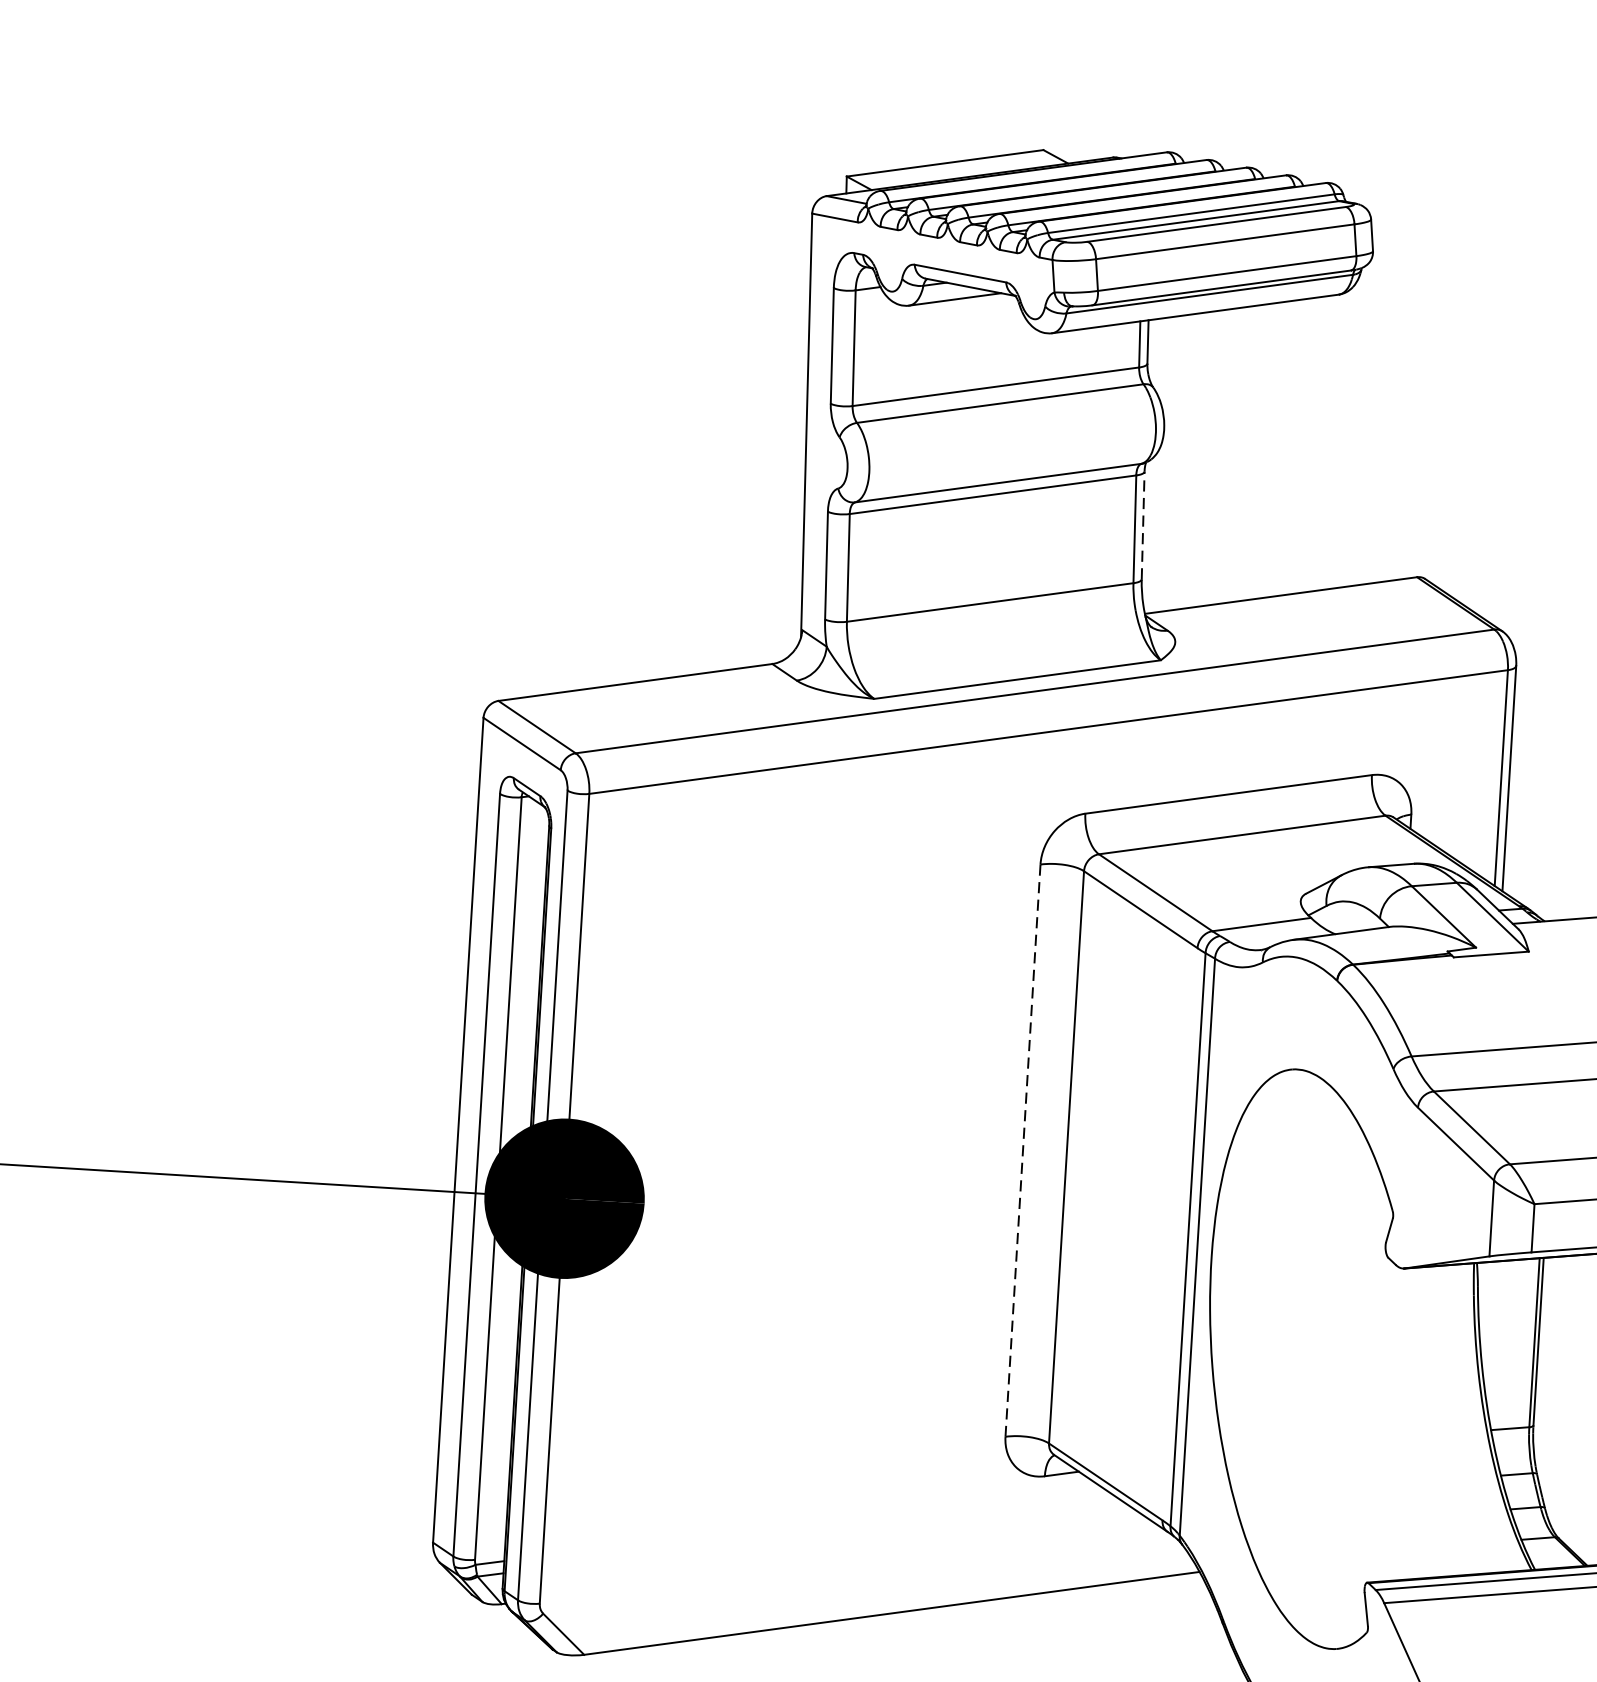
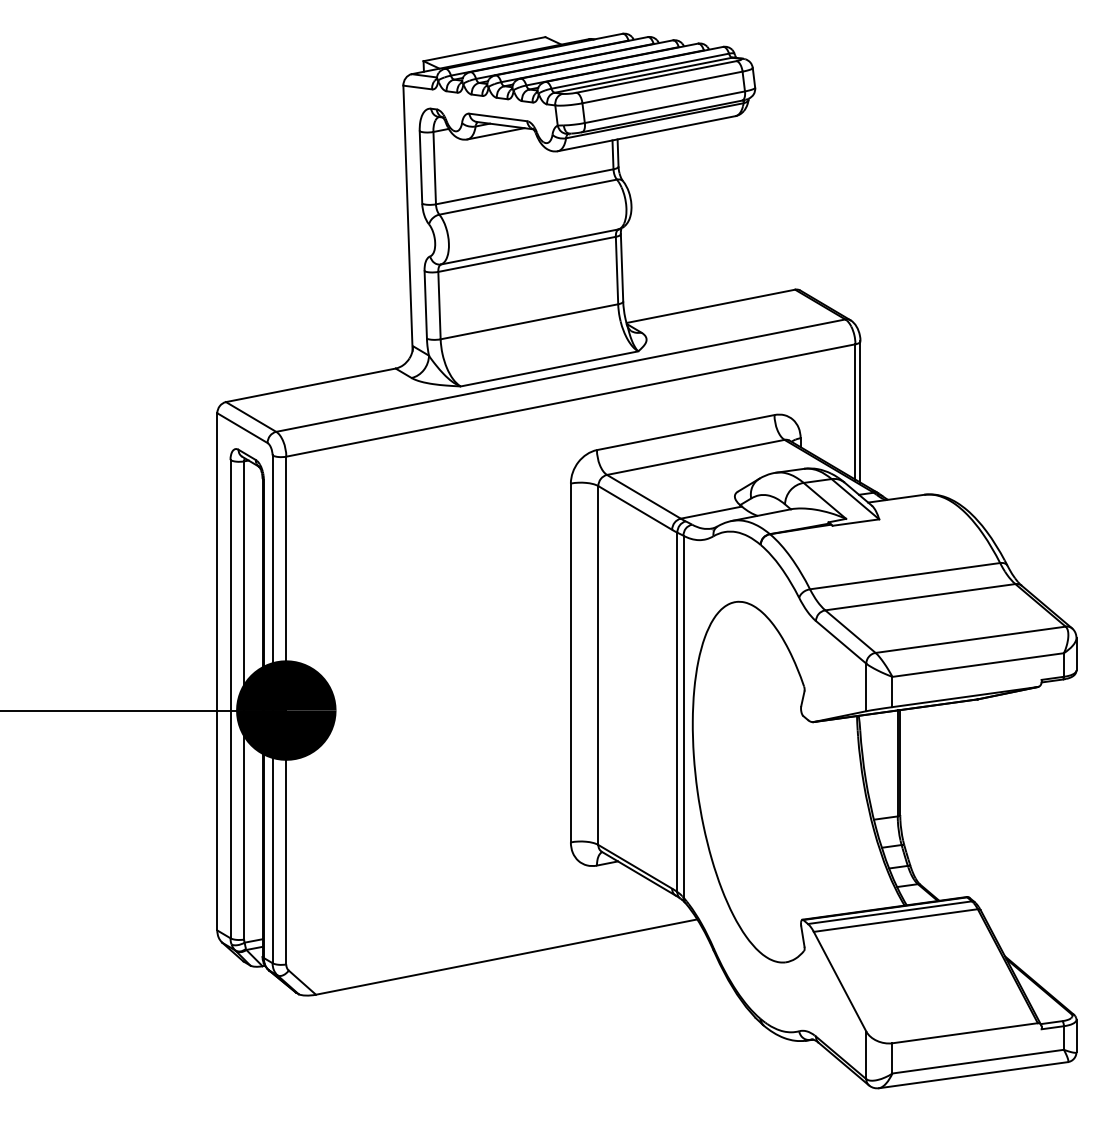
line: (1143, 524) -> (622, 267), dashed -> solid
line: (1022, 1151) -> (570, 663), dashed -> solid

